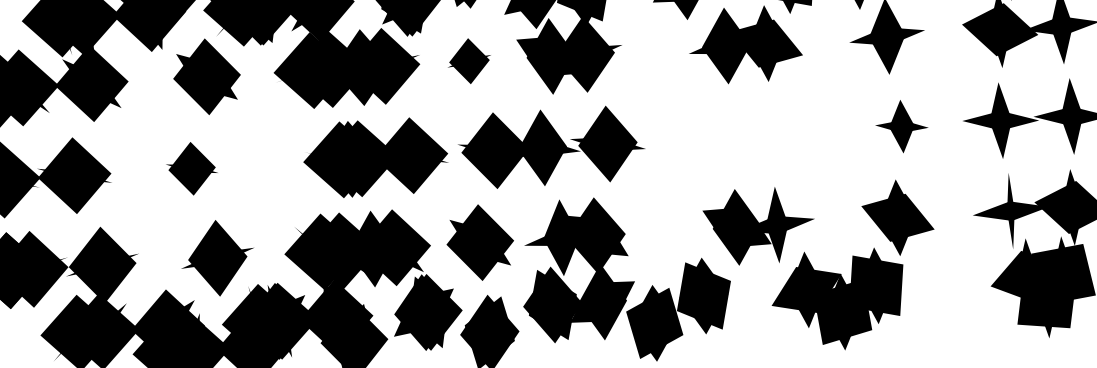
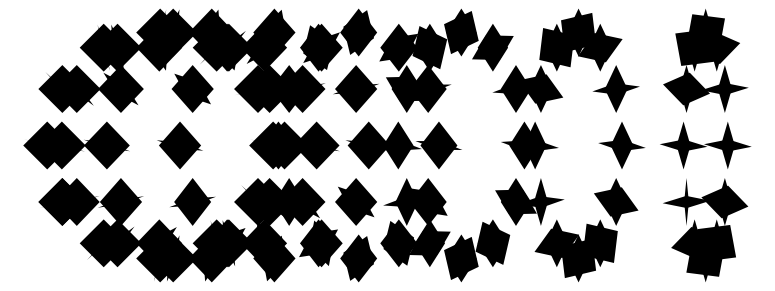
part: (468, 60) -> (355, 88), size x1.67
part: (901, 126) -> (621, 145), size x1.43
part: (753, 135) -> (529, 145), added
part: (191, 168) -> (179, 145), size x1.43

